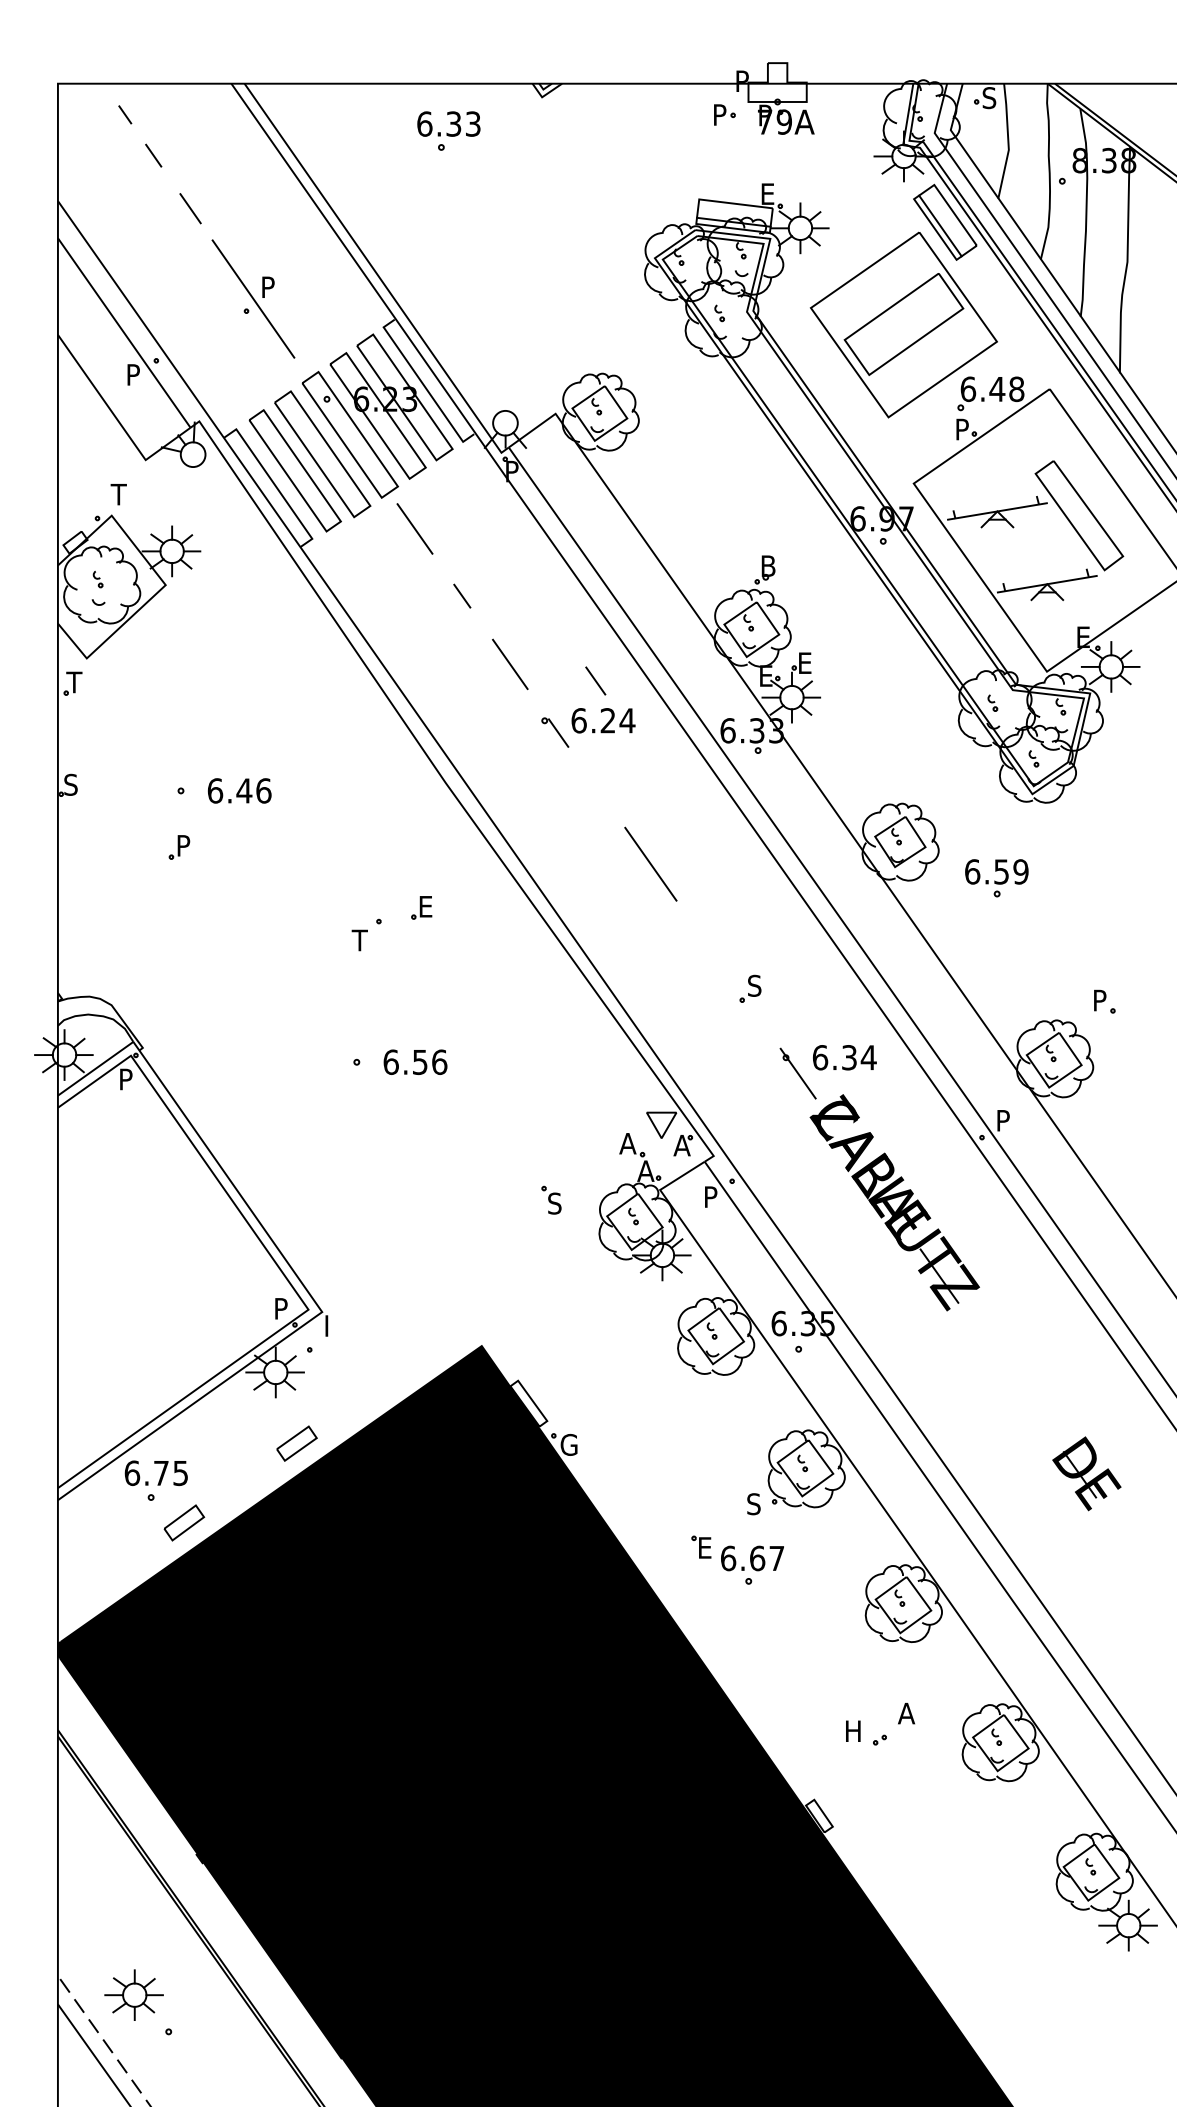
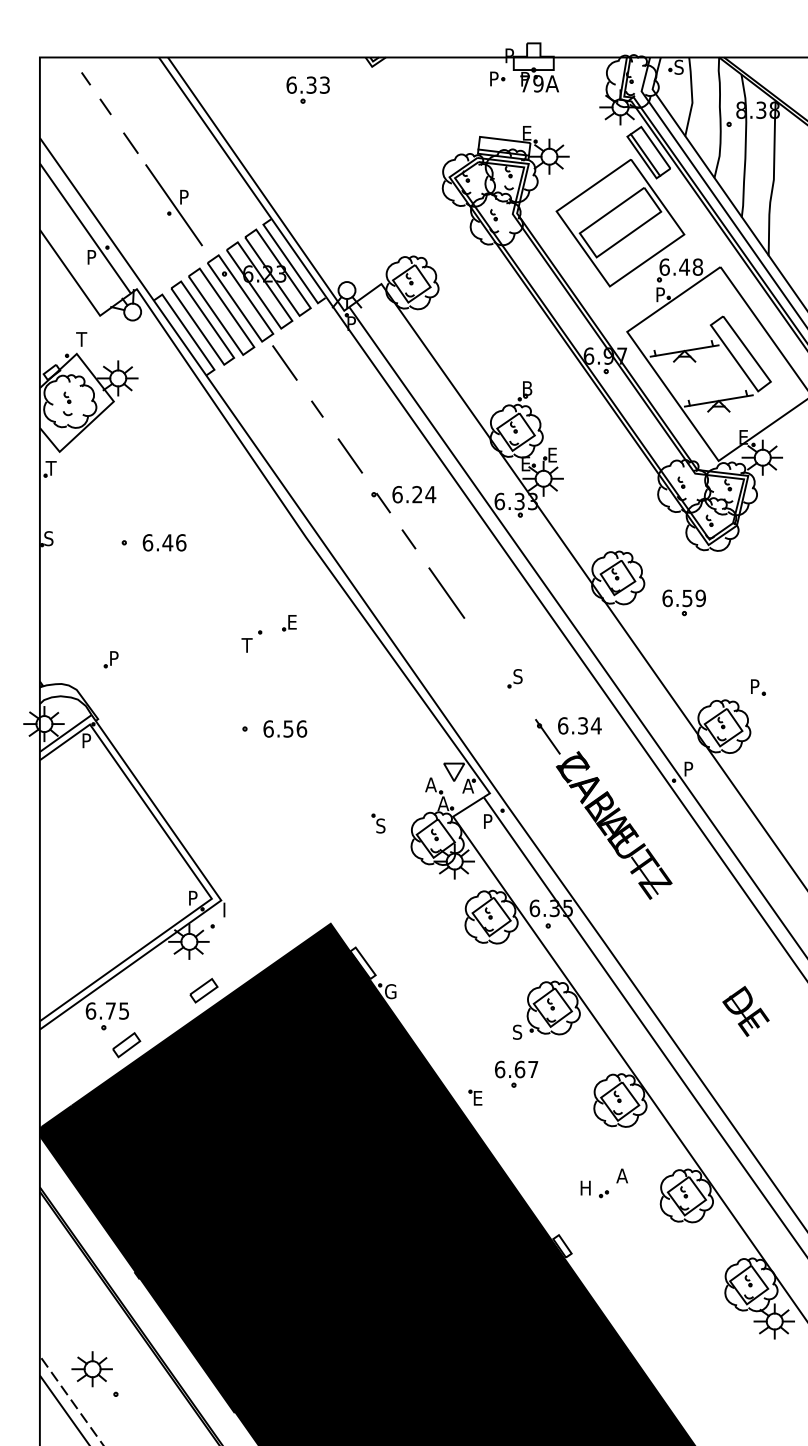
line: (595, 681) -> (408, 539), moved
part: (178, 847) -> (110, 659), moved
part: (701, 1546) -> (475, 1097), moved

